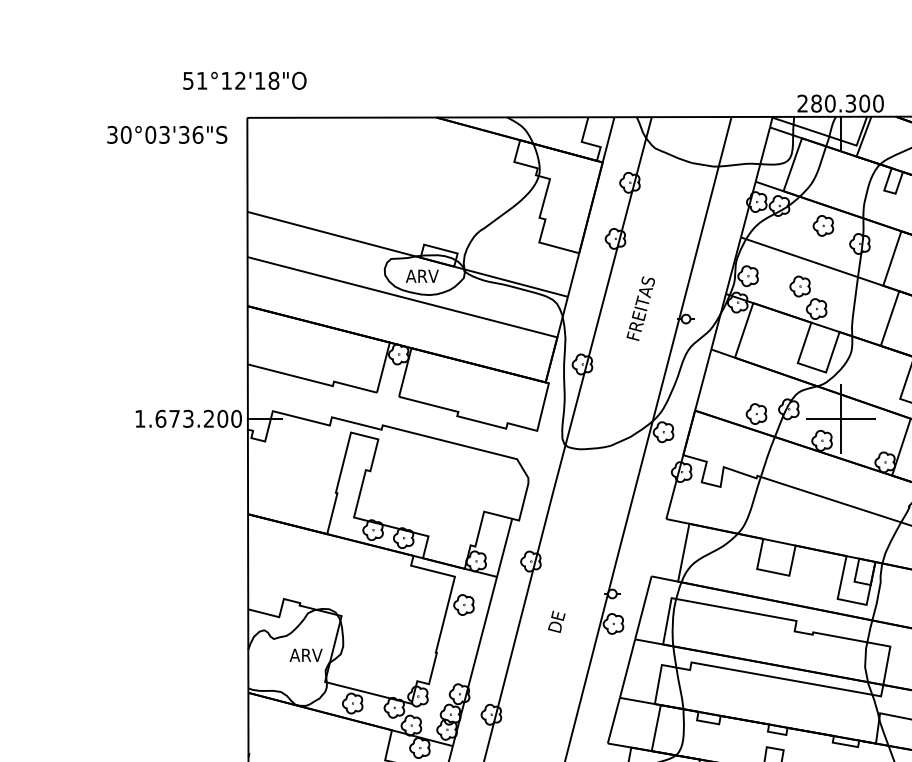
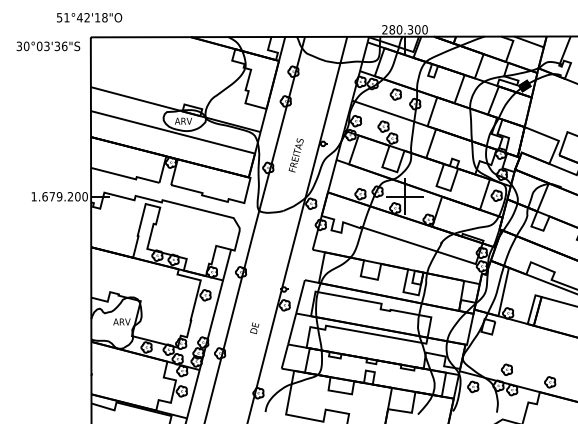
text: (225, 80) -> (79, 17), 51°12'18"O -> 51°42'18"O
text: (639, 308) -> (295, 155), moved
text: (188, 418) -> (59, 196), 1.673.200 -> 1.679.200
text: (556, 622) -> (254, 328), moved

